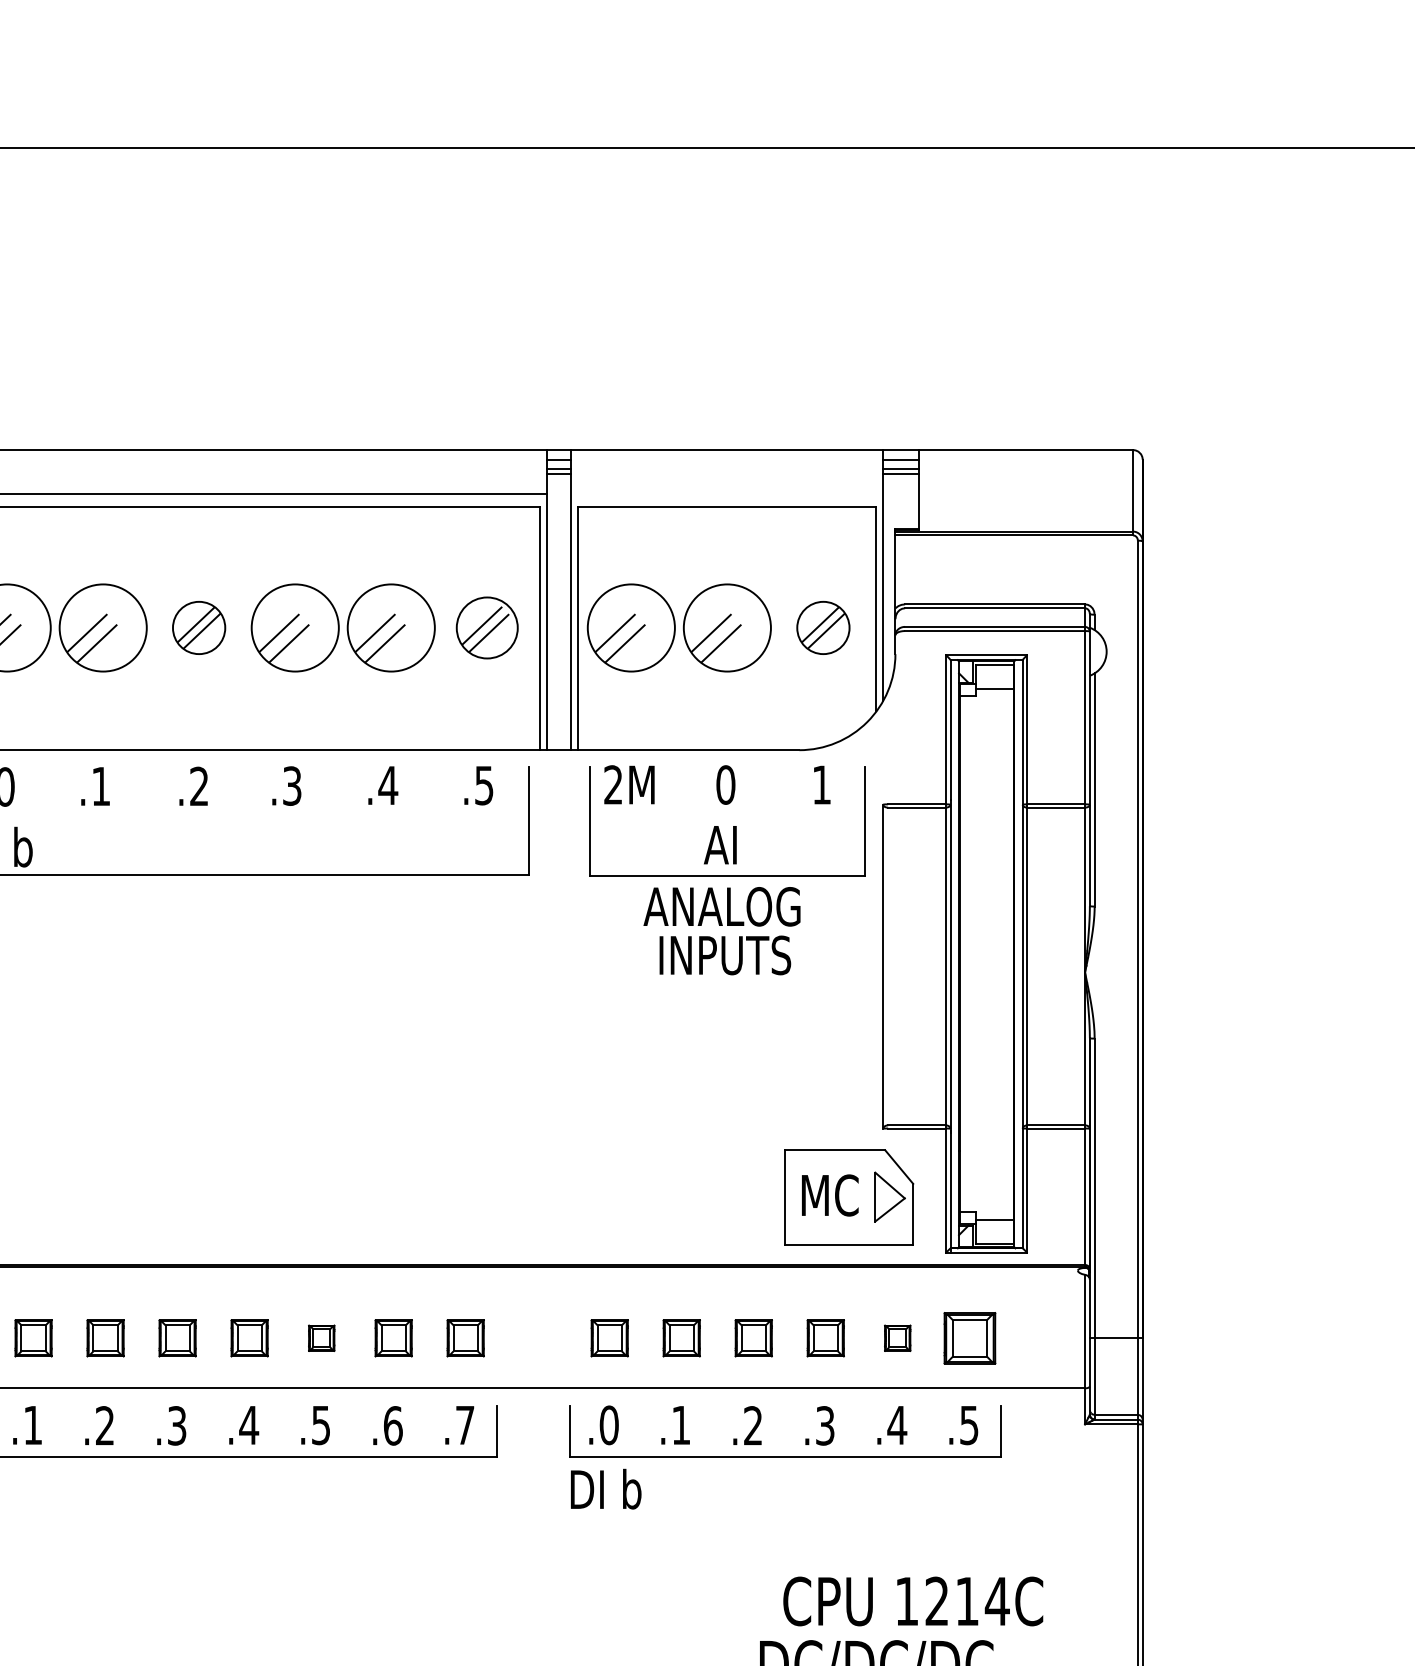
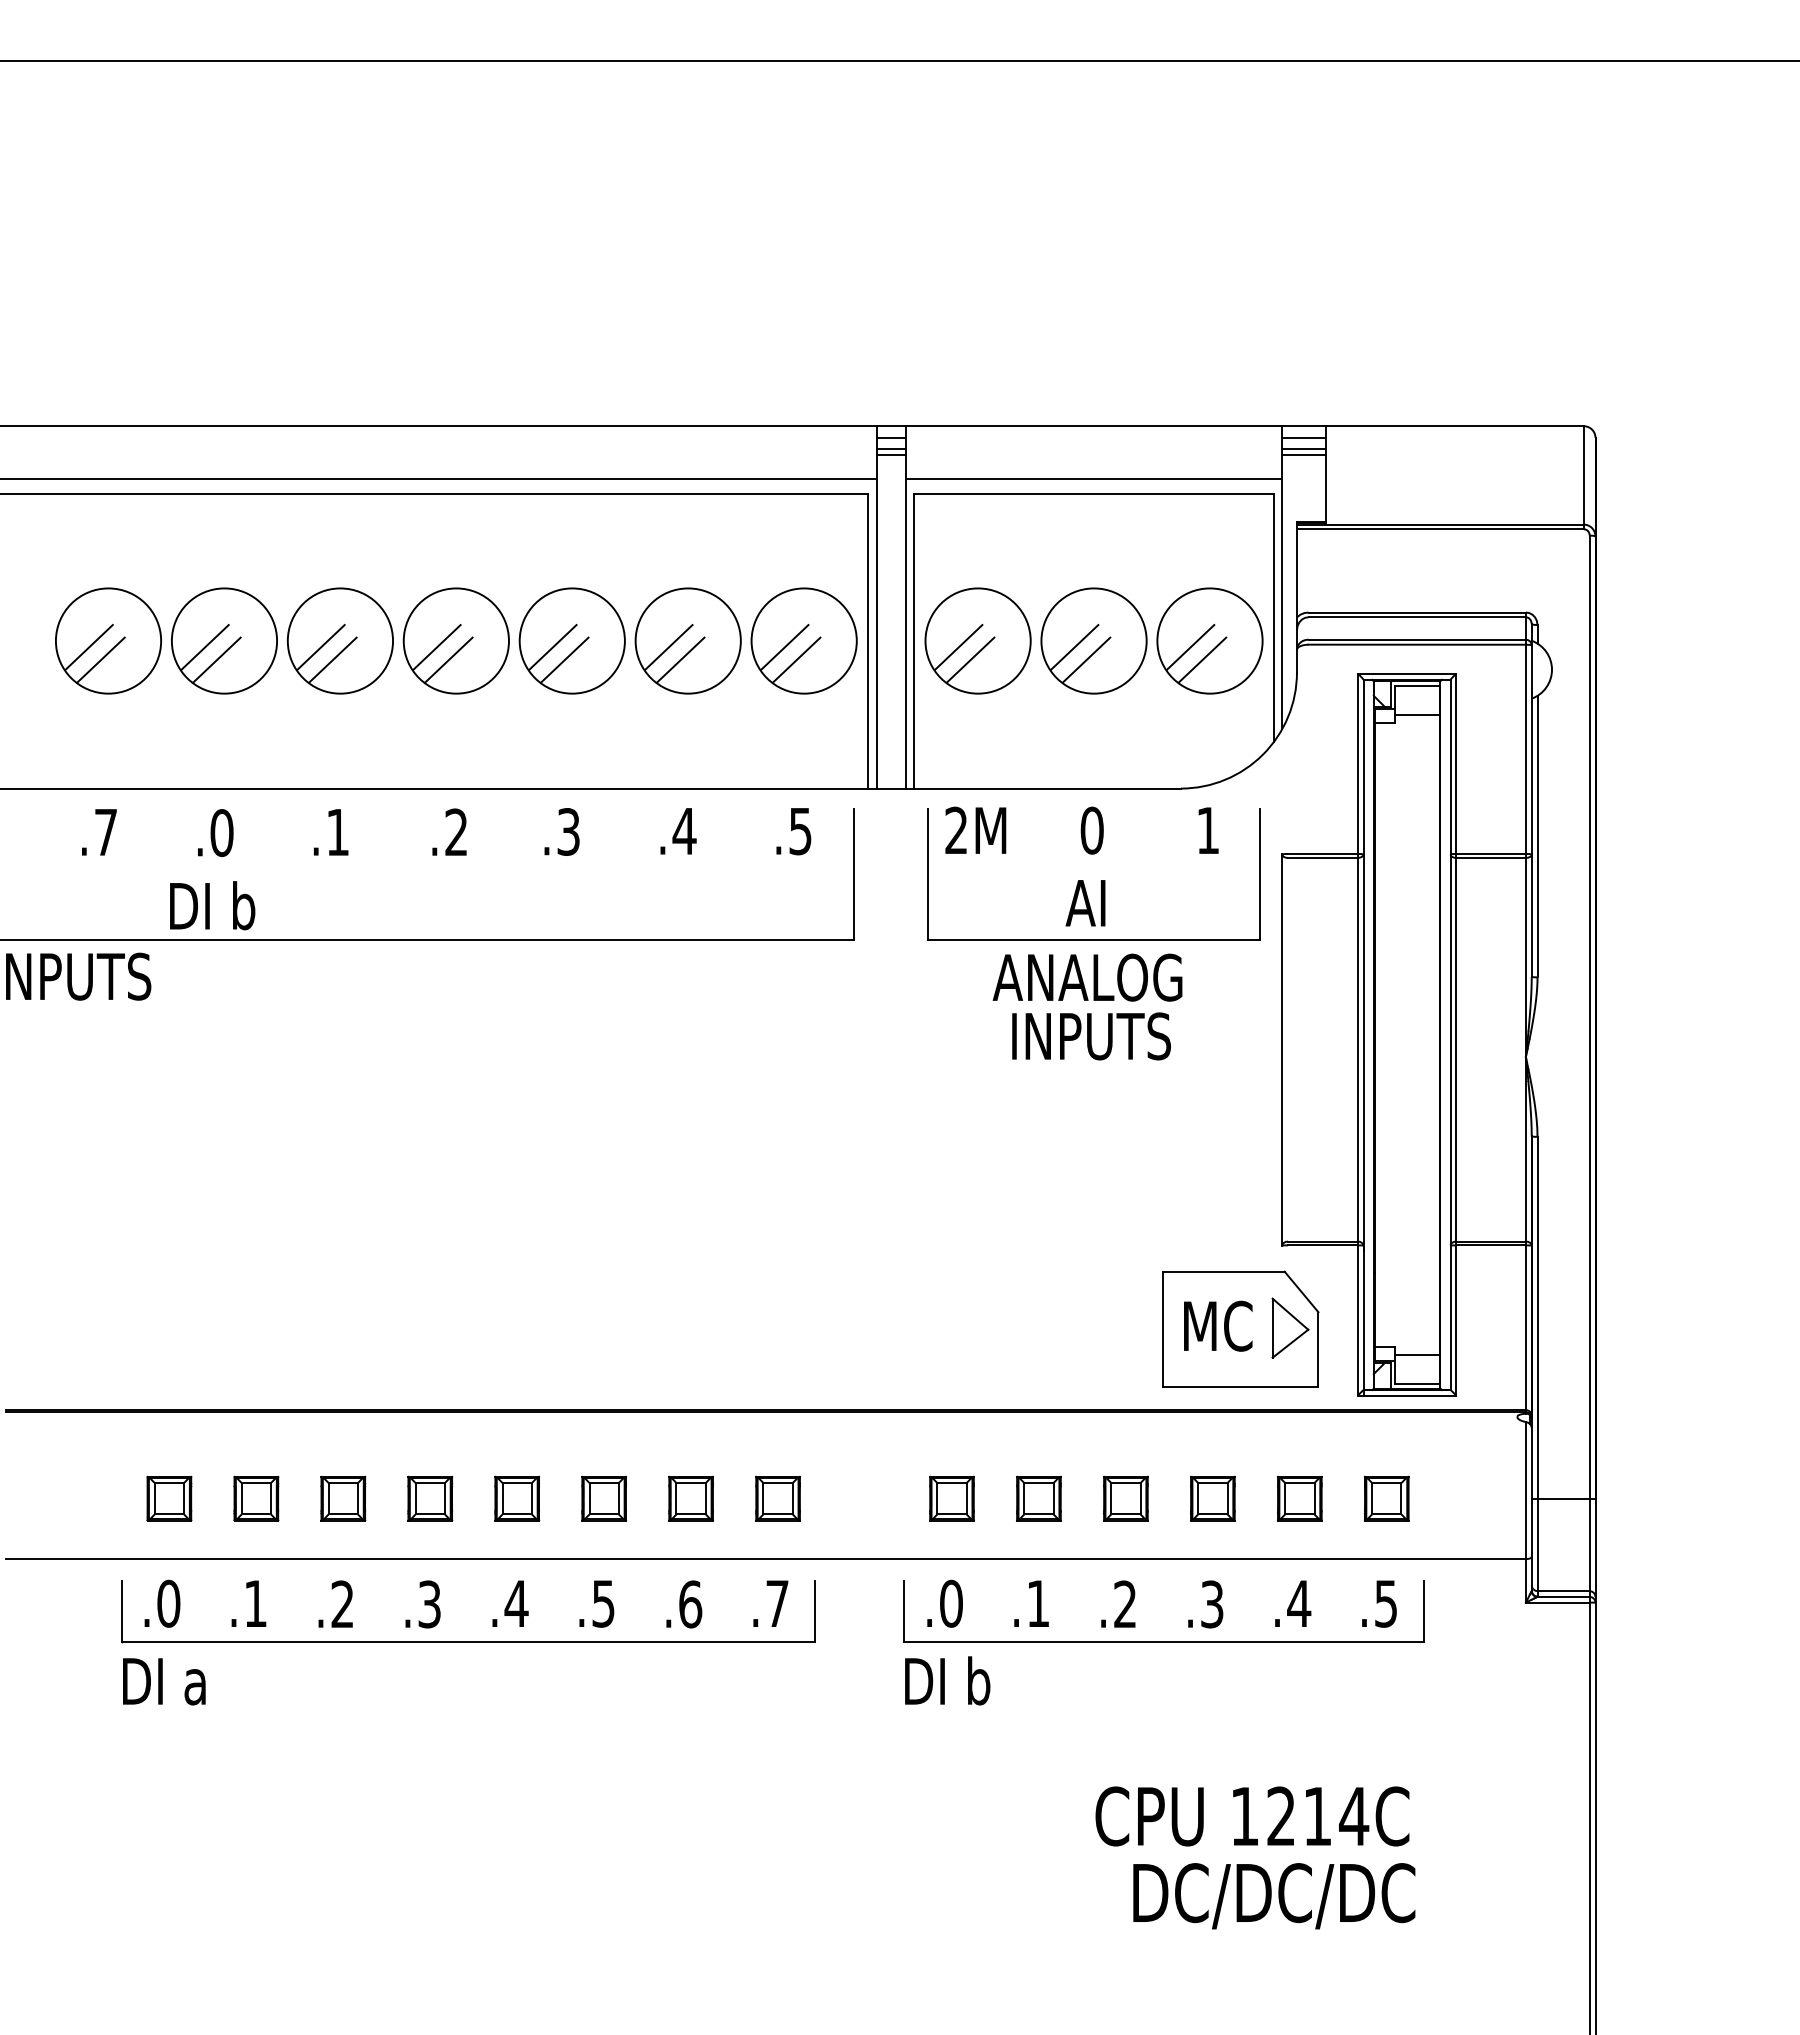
line: (726, 493) -> (1093, 478), added
part: (198, 627) -> (455, 640), size x1.67
part: (486, 627) -> (803, 640), size x1.43
part: (823, 627) -> (1209, 640), size x1.67
part: (321, 1338) -> (604, 1498), size x1.43
part: (897, 1338) -> (1299, 1498), size x1.43
part: (969, 1338) -> (1386, 1498), size x0.71
text: (913, 1601) -> (1252, 1816), moved

